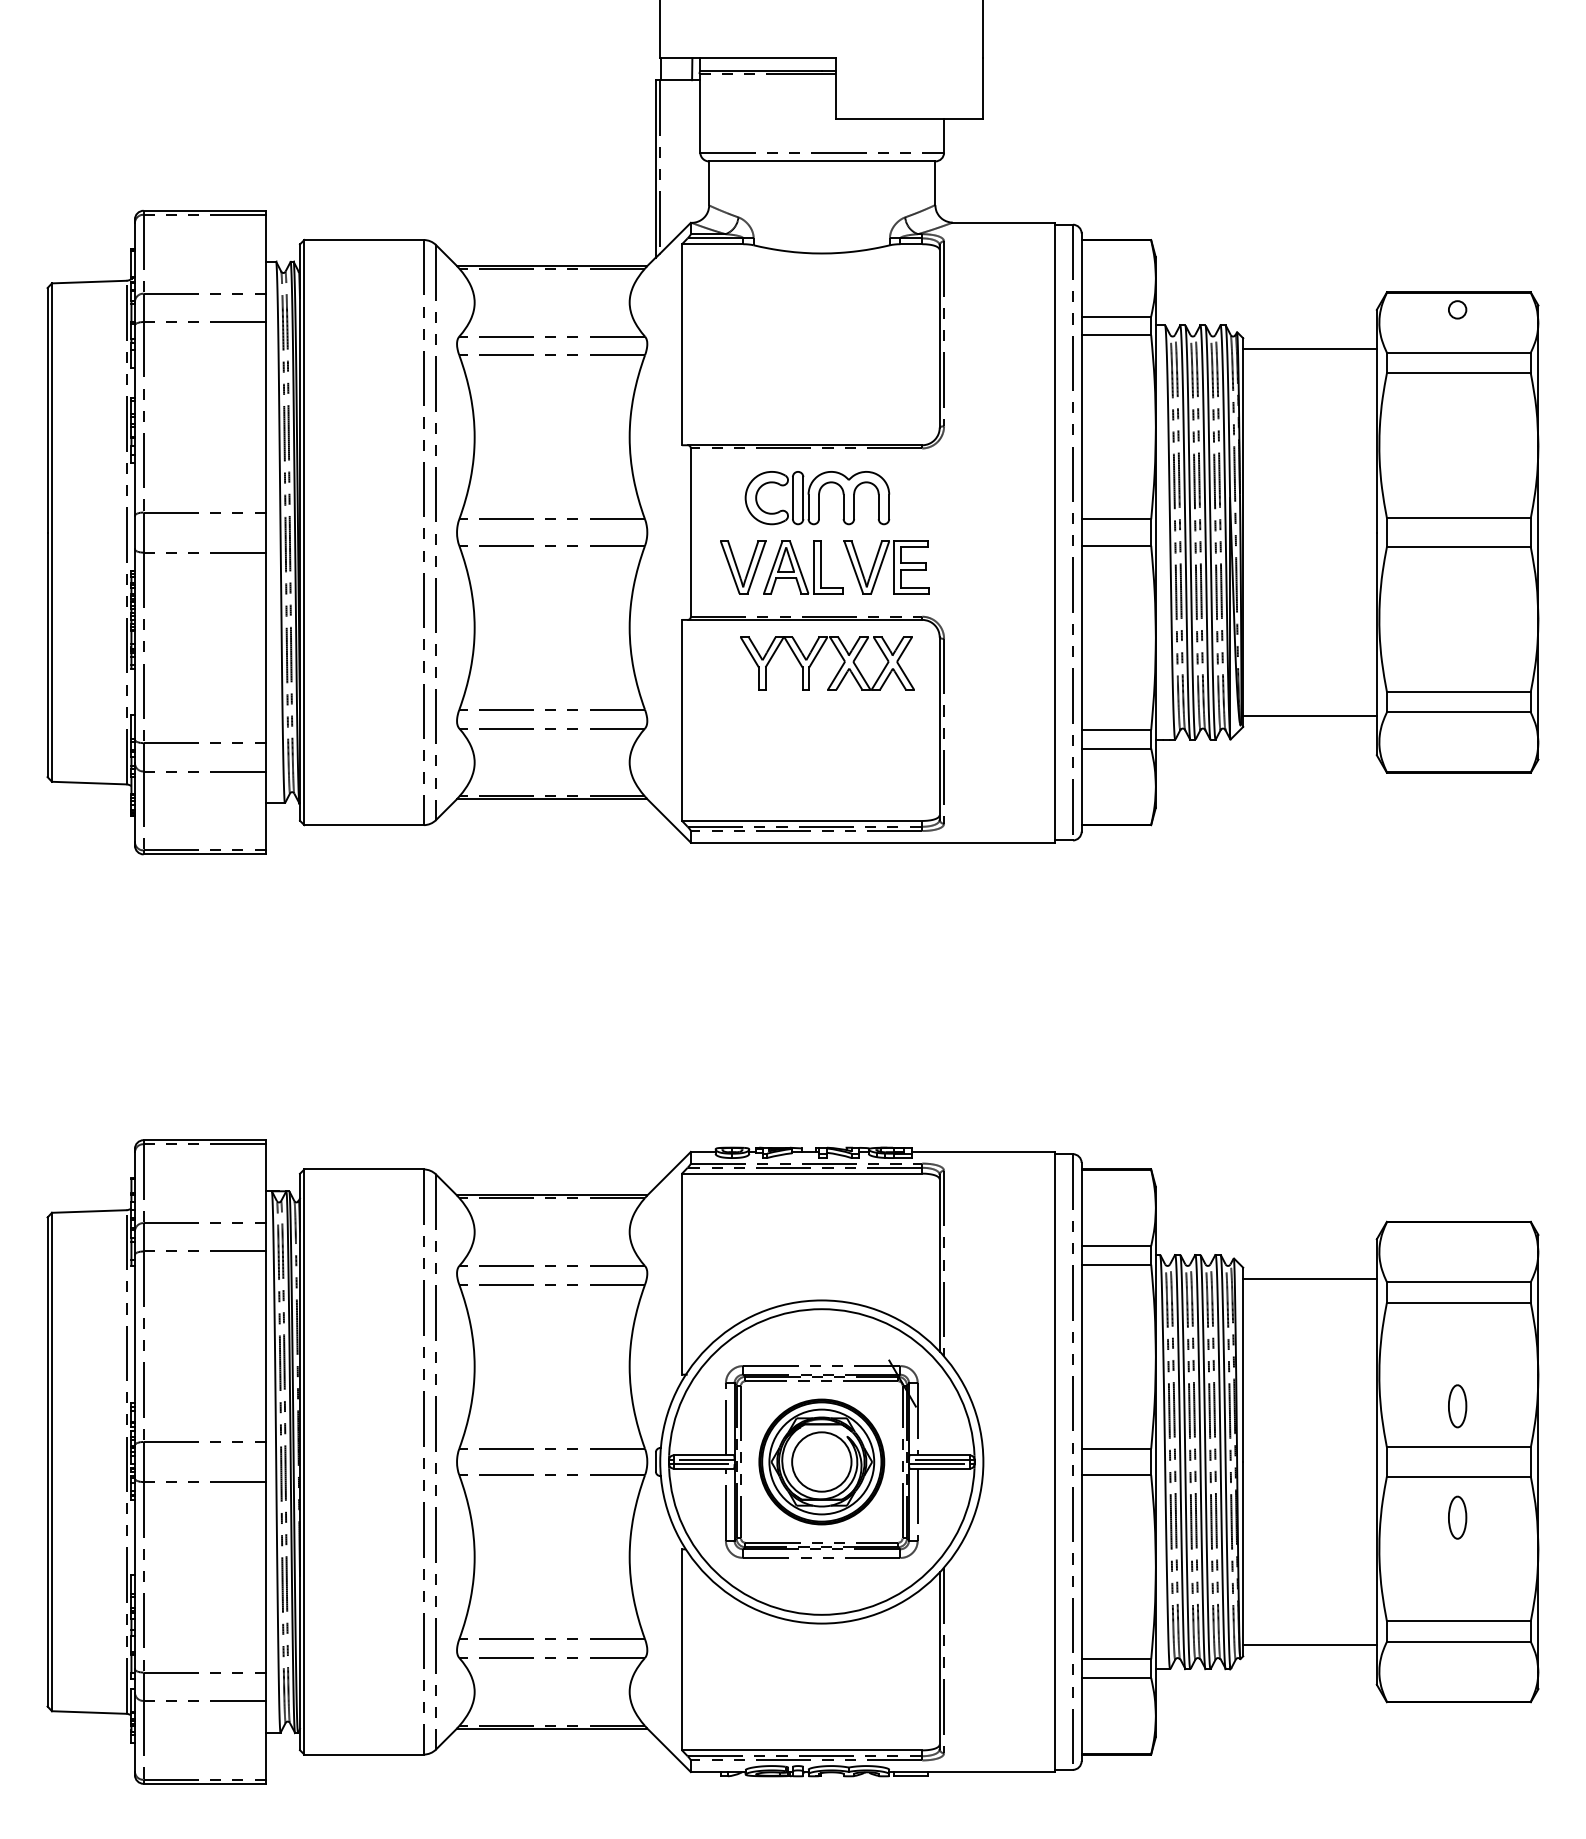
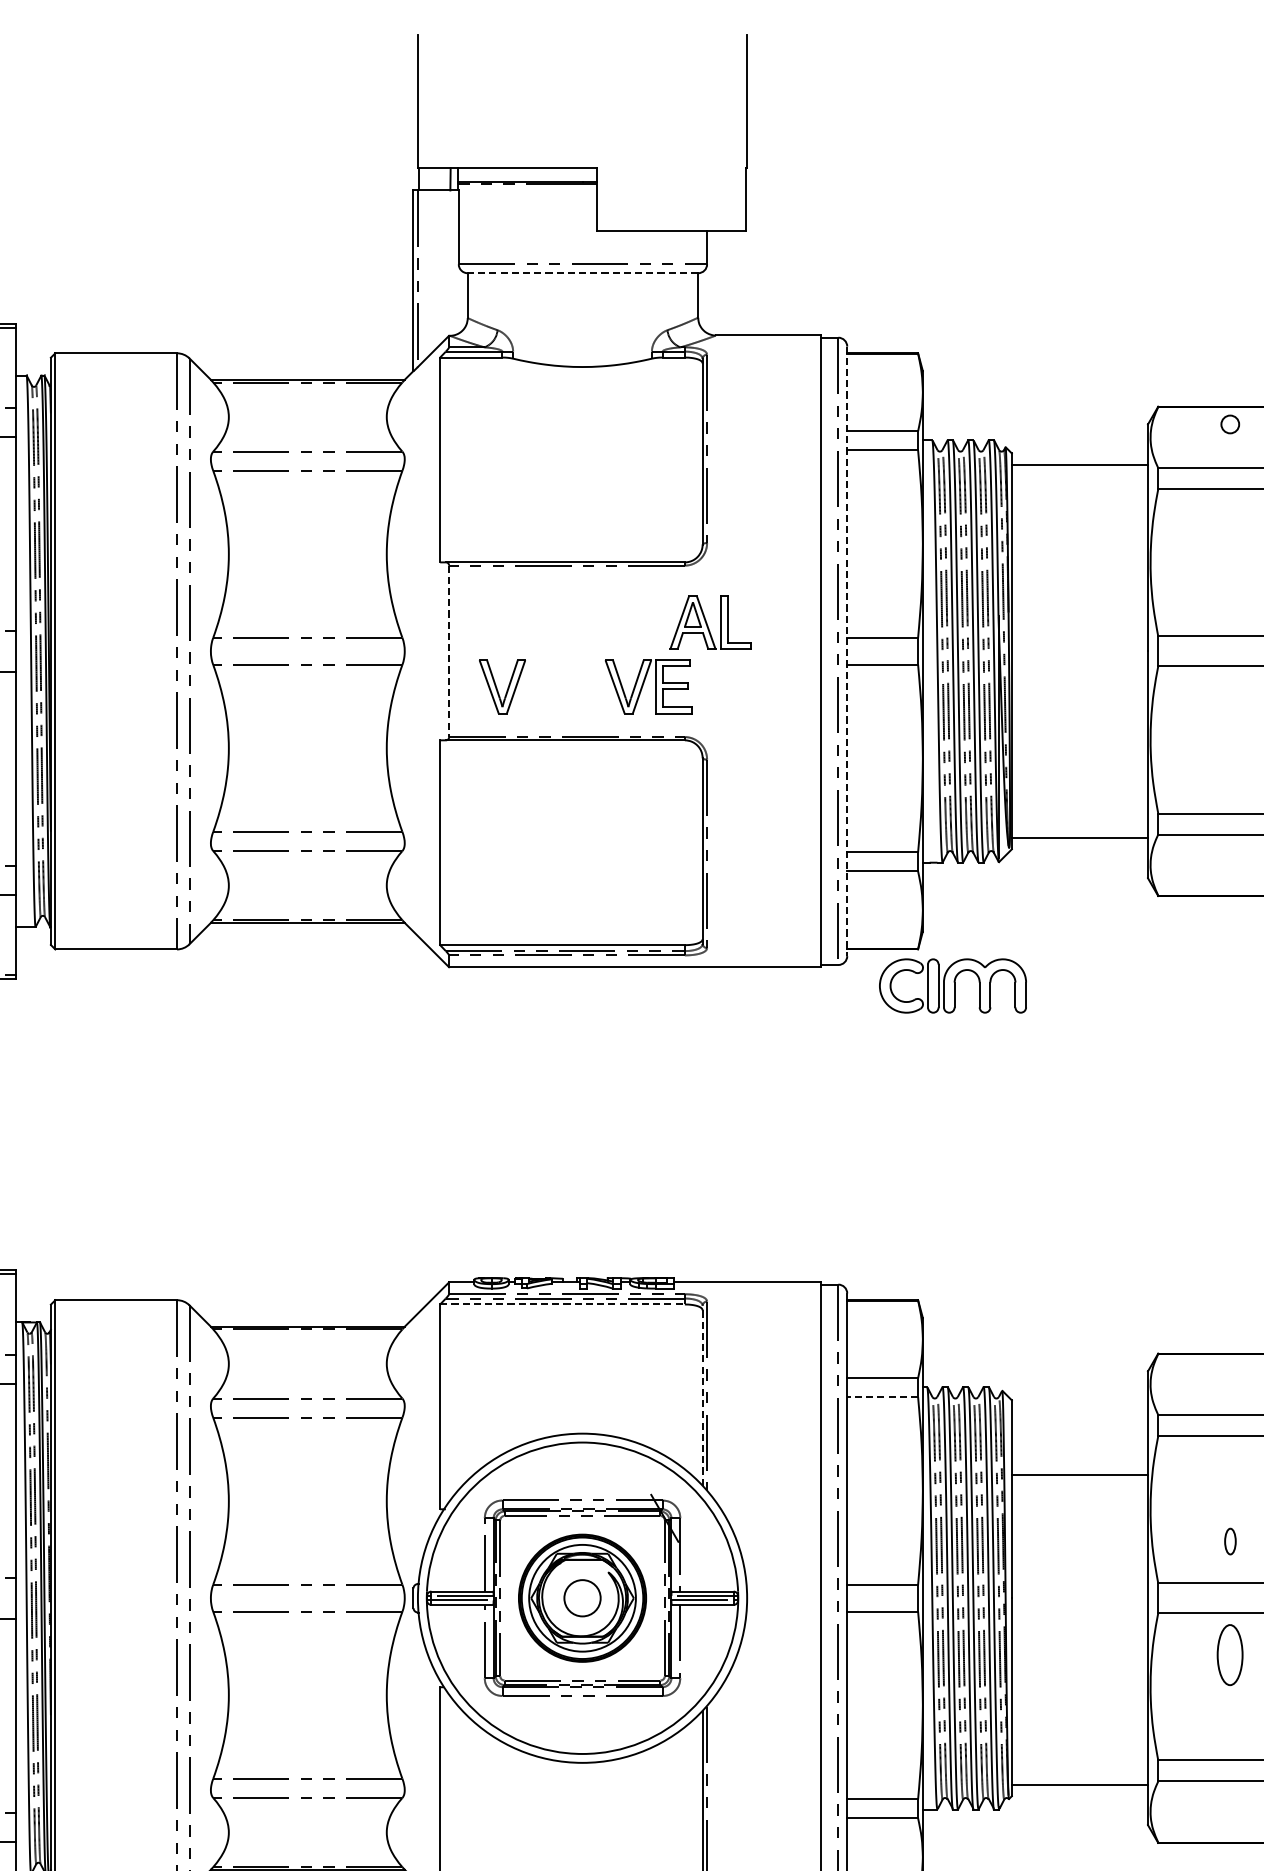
line: (821, 161) -> (582, 273), solid -> dashed
part: (817, 498) -> (953, 986), moved
line: (690, 533) -> (448, 652), solid -> dashed
line: (1081, 533) -> (847, 652), solid -> dashed
part: (803, 567) -> (710, 622), moved
part: (816, 657) -> (577, 778), removed
line: (802, 1173) -> (562, 1304), solid -> dashed
line: (939, 1262) -> (702, 1394), solid -> dashed
line: (1116, 1264) -> (882, 1397), solid -> dashed
line: (1309, 1278) -> (1079, 1474), moved
part: (1457, 1406) -> (1230, 1541), size x0.6
circle: (821, 1461) -> (582, 1597), size x0.6
part: (1457, 1517) -> (1230, 1654), size x1.4

